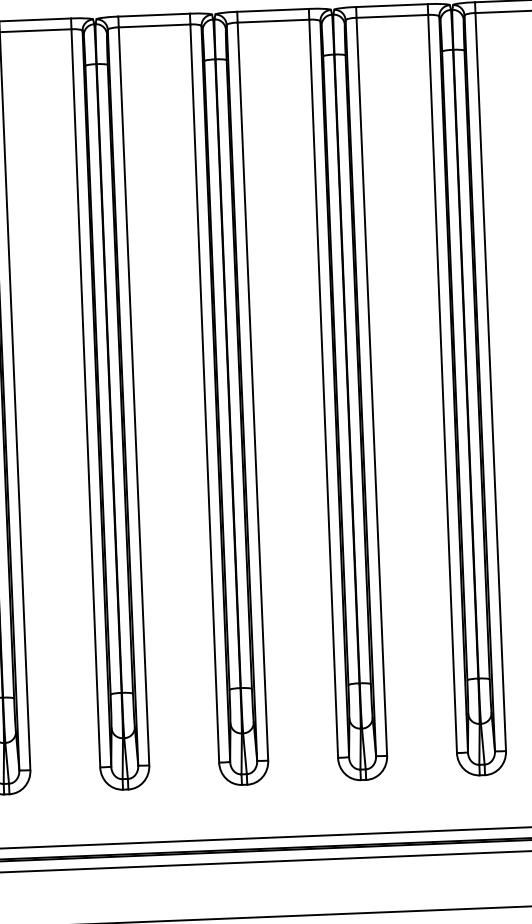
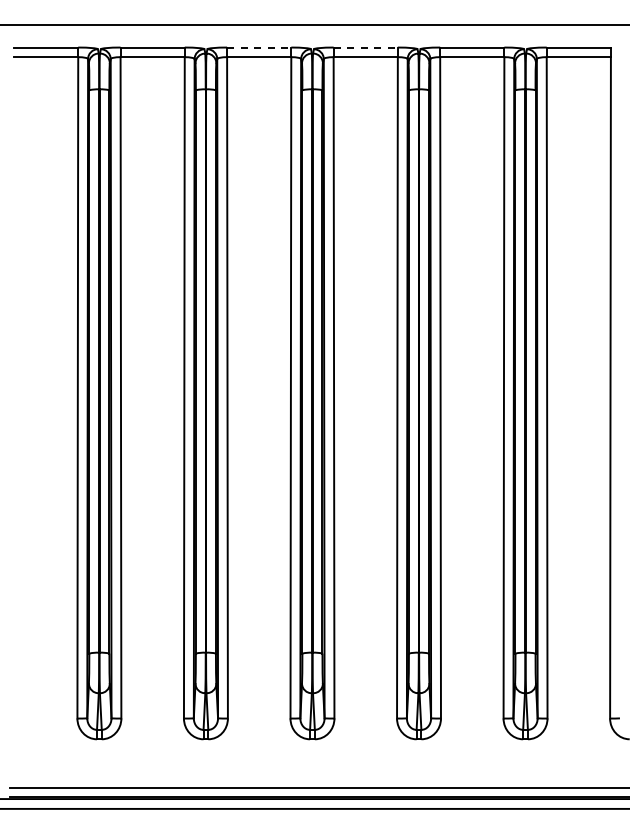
line: (273, 10) -> (366, 47), solid -> dashed
line: (154, 15) -> (259, 47), solid -> dashed

